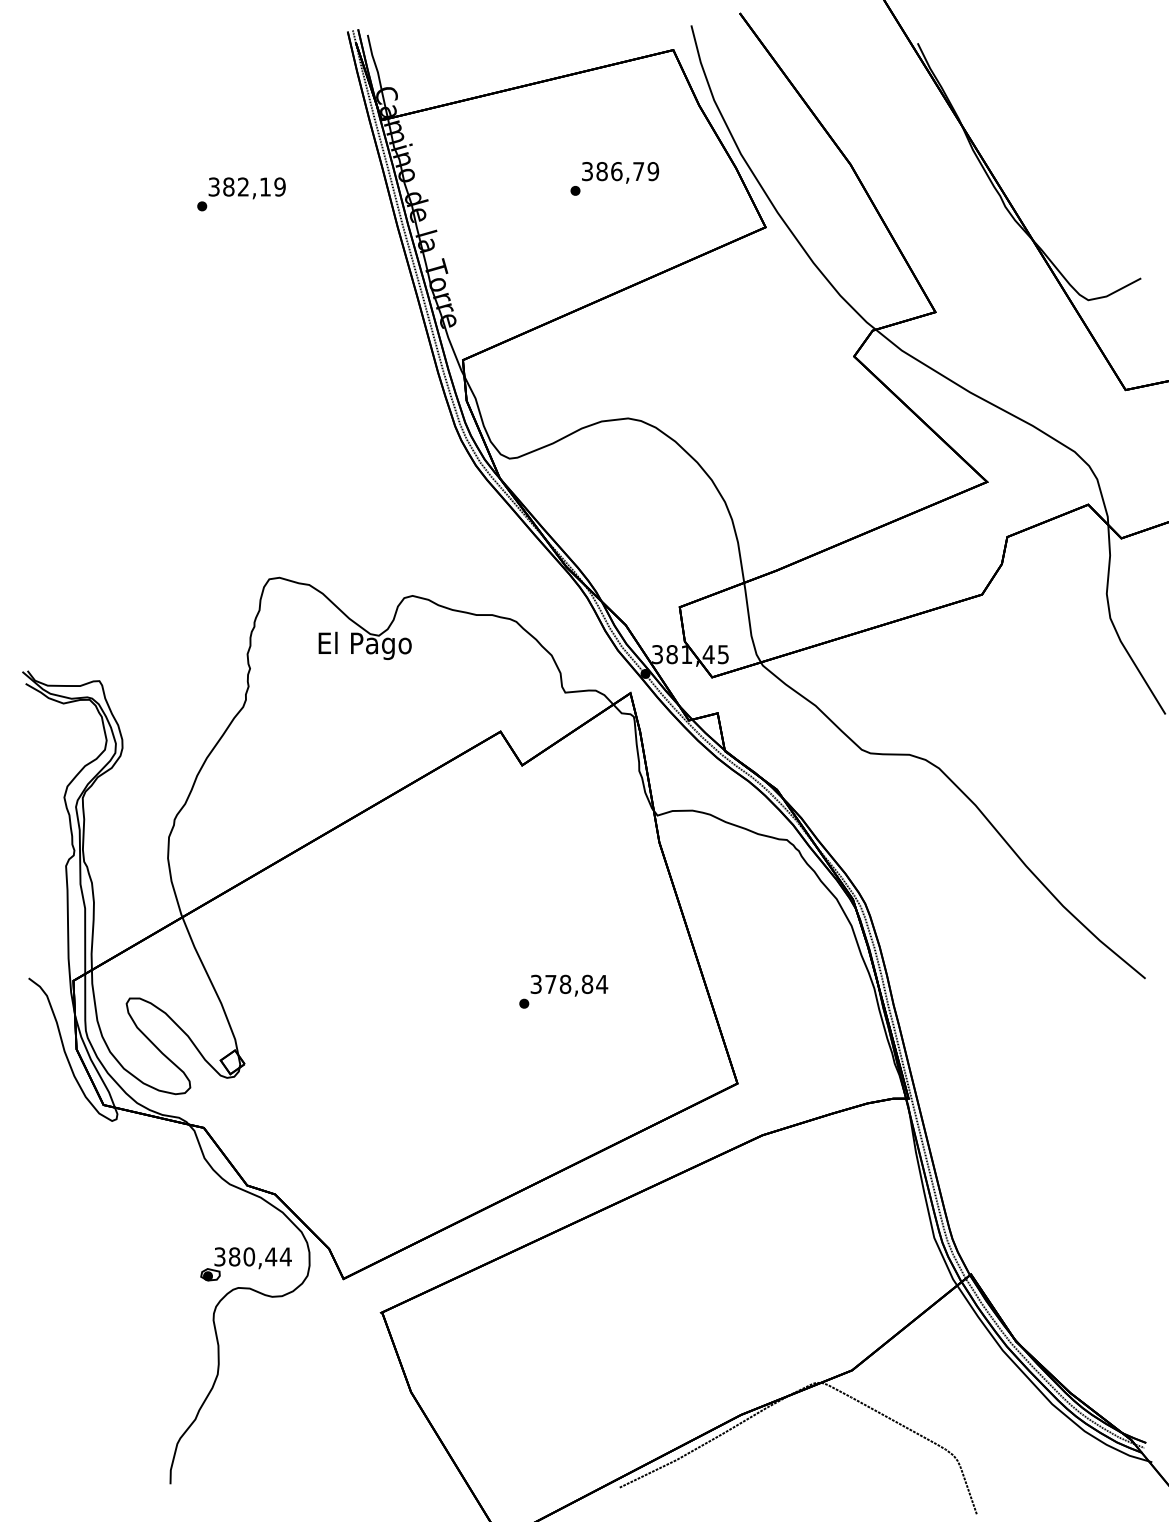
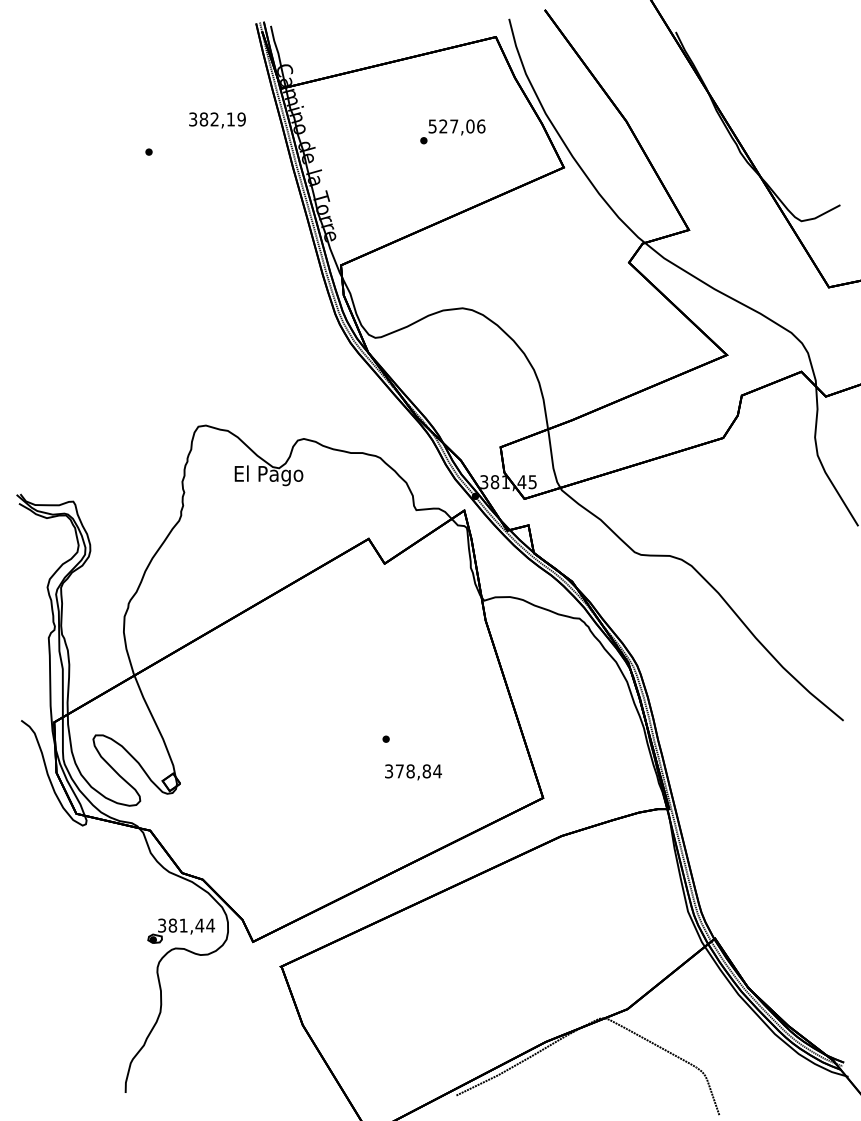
text: (620, 171) -> (457, 126), 386,79 -> 527,06
text: (246, 188) -> (216, 120), moved
text: (569, 985) -> (413, 772), moved
text: (249, 1256) -> (183, 925), 380,44 -> 381,44

